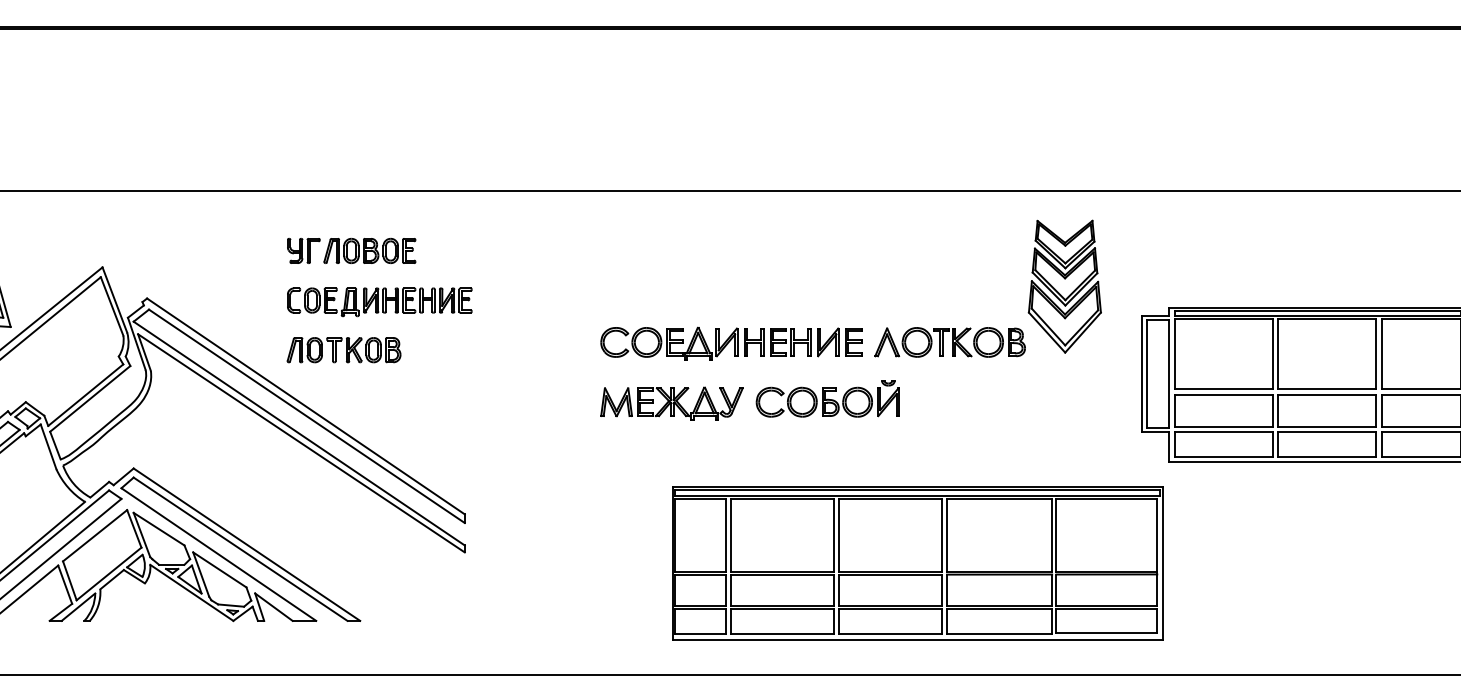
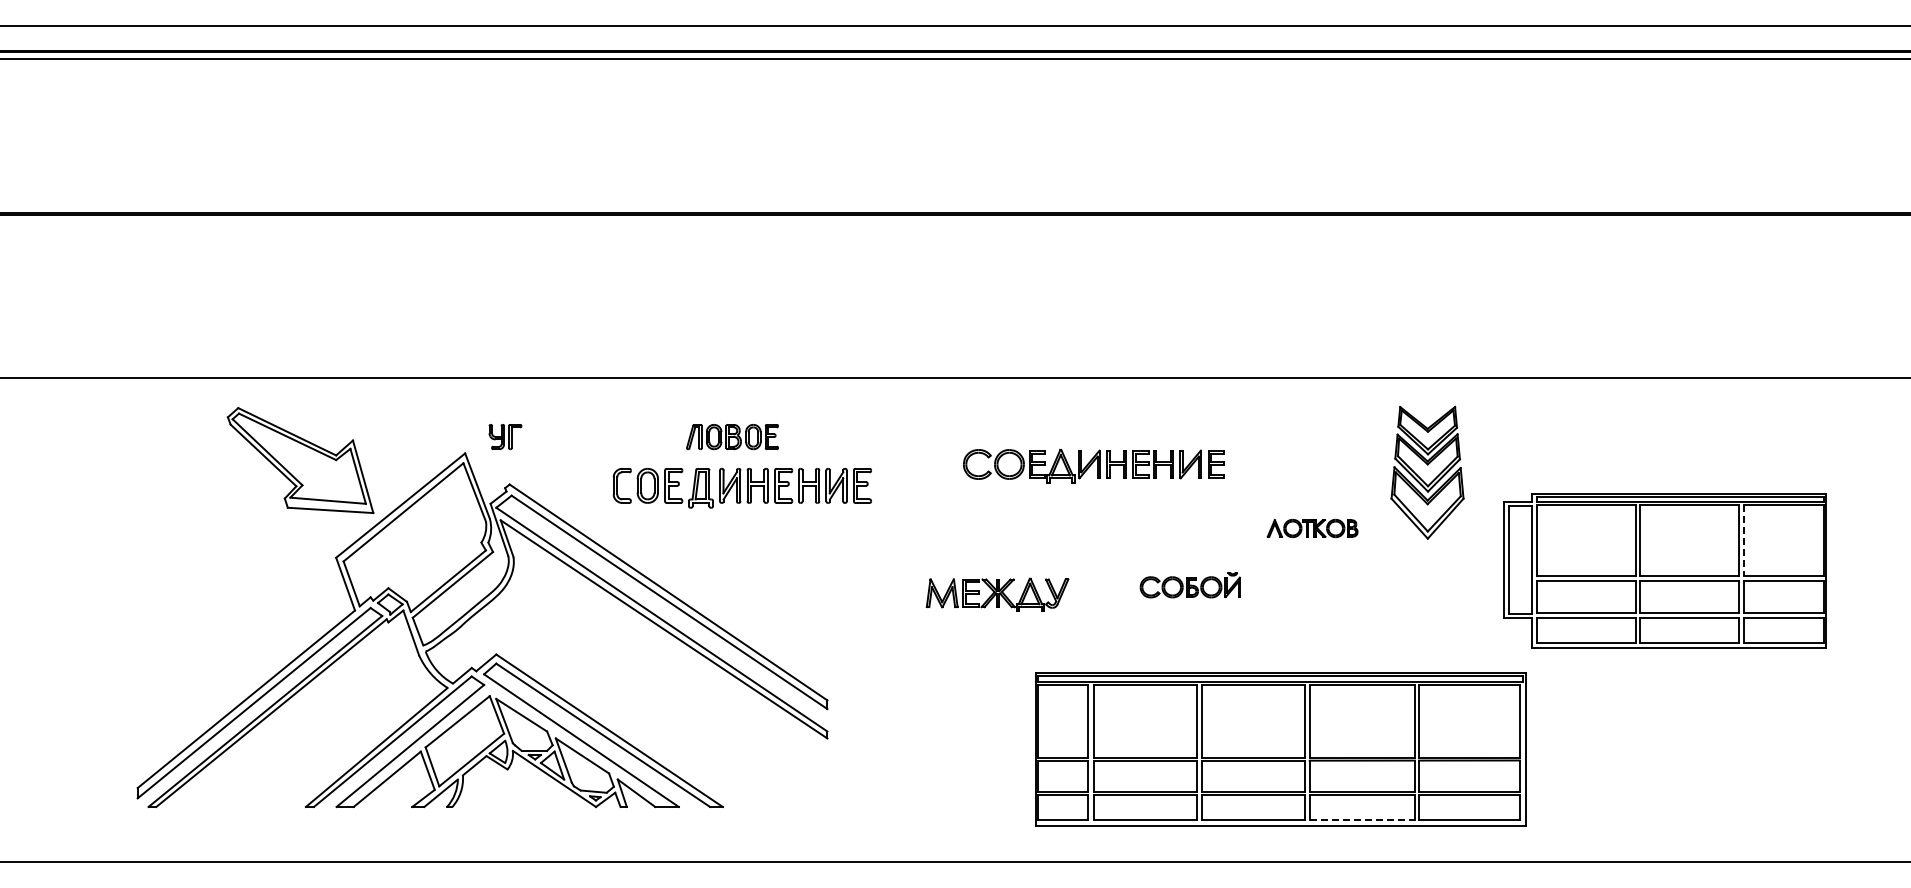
part: (303, 251) -> (505, 437), moved
part: (379, 302) -> (742, 488), size x1.4
part: (949, 342) -> (1312, 528), size x0.6
part: (730, 344) -> (1093, 466), moved
part: (343, 350) -> (706, 536), removed
line: (1381, 354) -> (1744, 540), solid -> dashed
part: (827, 398) -> (1190, 584), size x0.7
part: (671, 403) -> (997, 594), moved
line: (999, 633) -> (1362, 819), solid -> dashed

